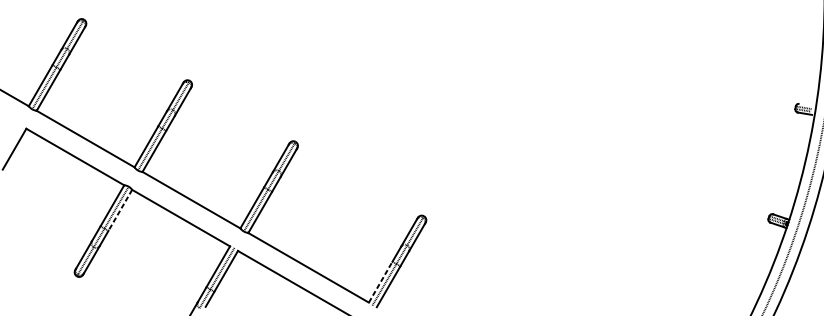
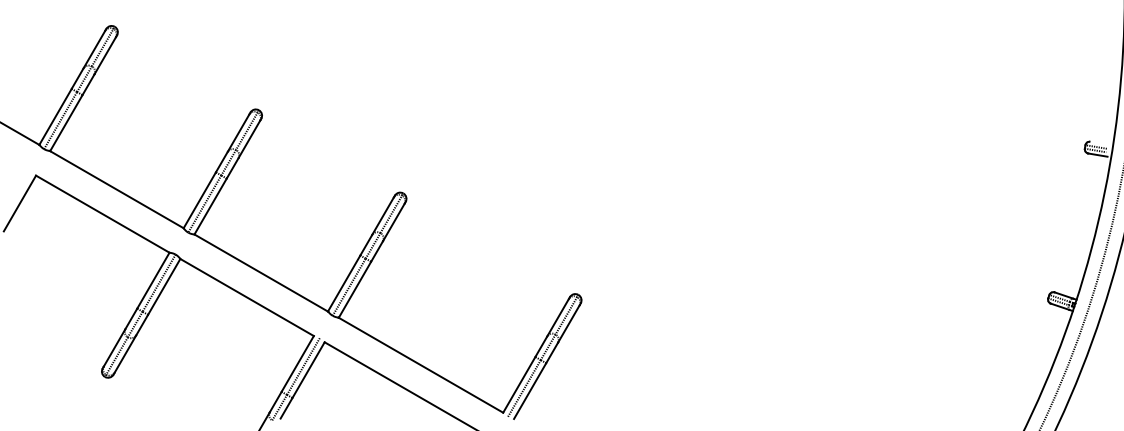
line: (119, 210) -> (163, 287), dashed -> solid
line: (380, 281) -> (519, 384), dashed -> solid

